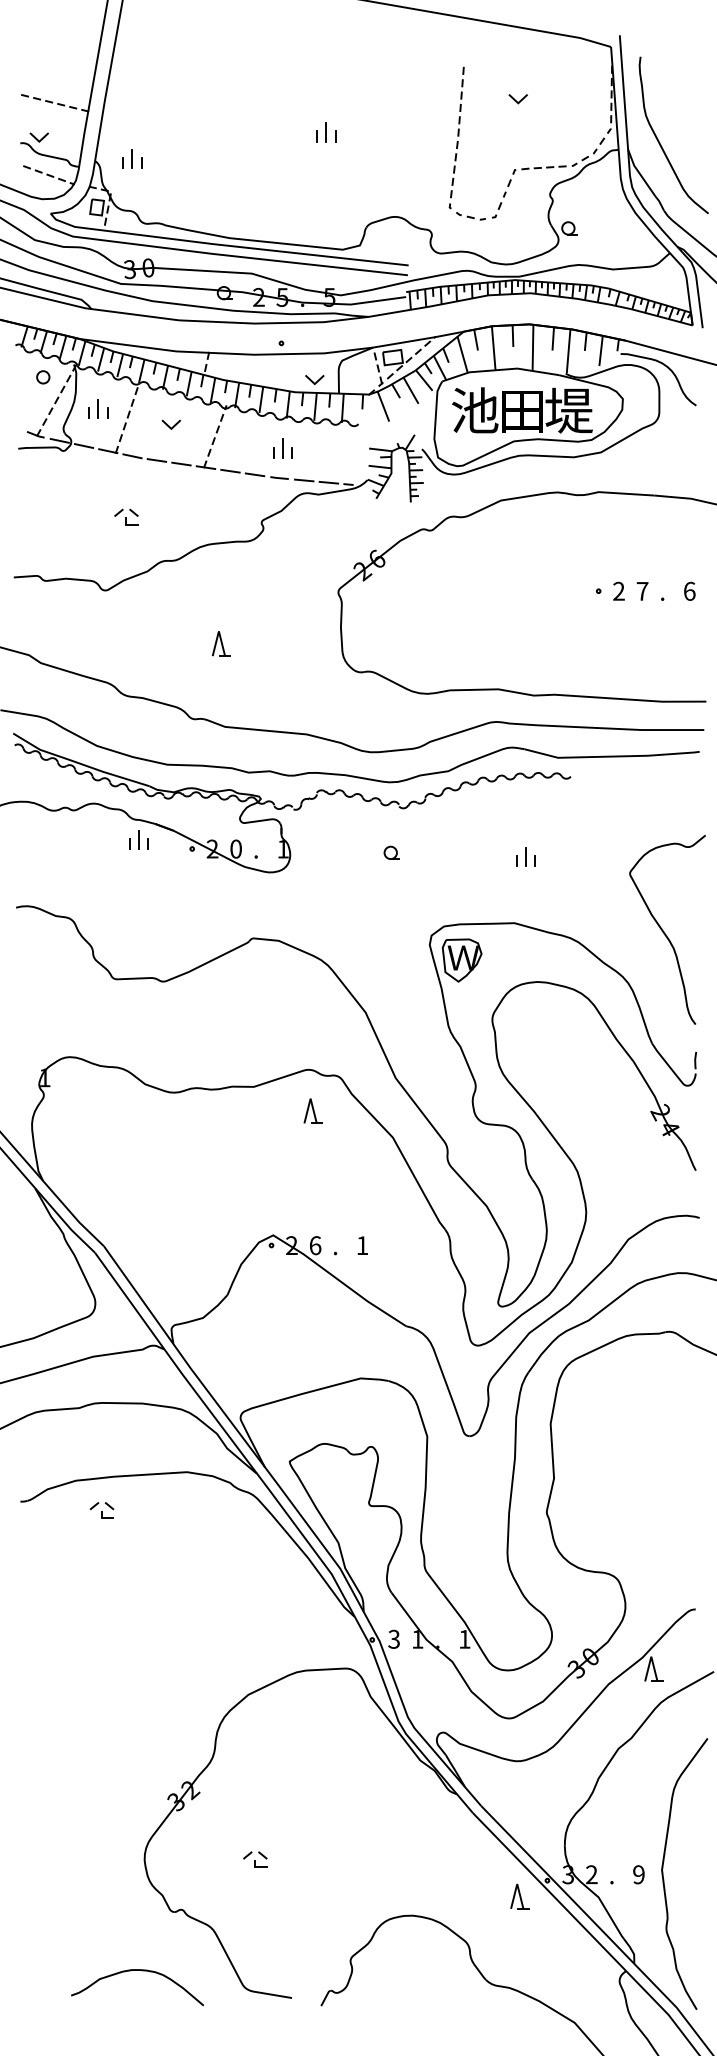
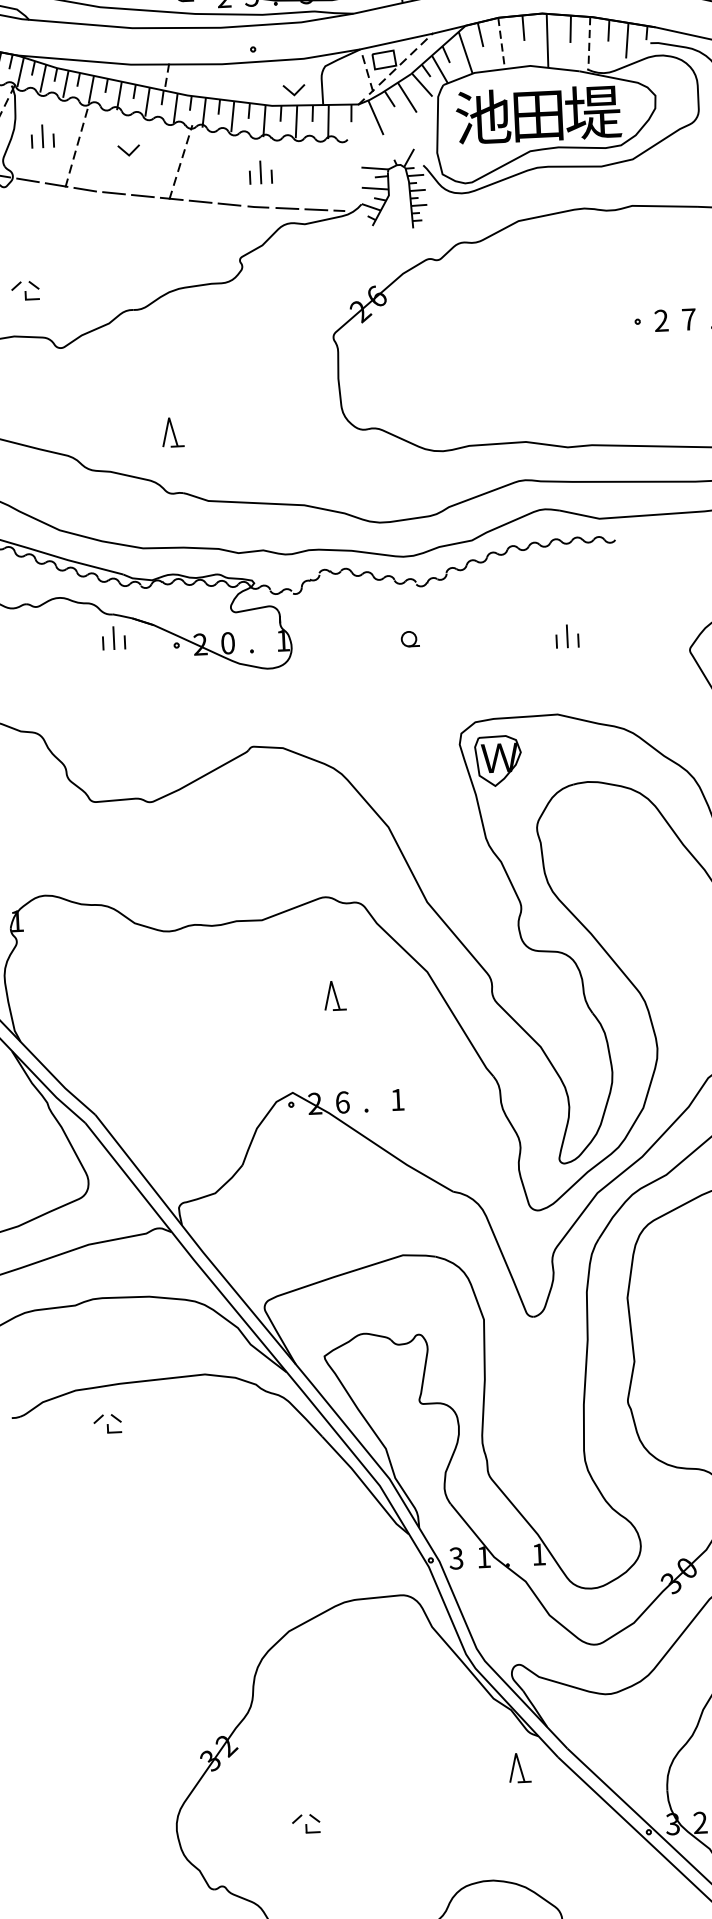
line: (493, 348) -> (501, 43), solid -> dashed
line: (568, 351) -> (589, 43), solid -> dashed
part: (126, 516) -> (25, 290), moved
part: (221, 643) -> (172, 431), moved
part: (312, 1110) -> (334, 994), moved
part: (519, 1896) -> (519, 1767), moved

